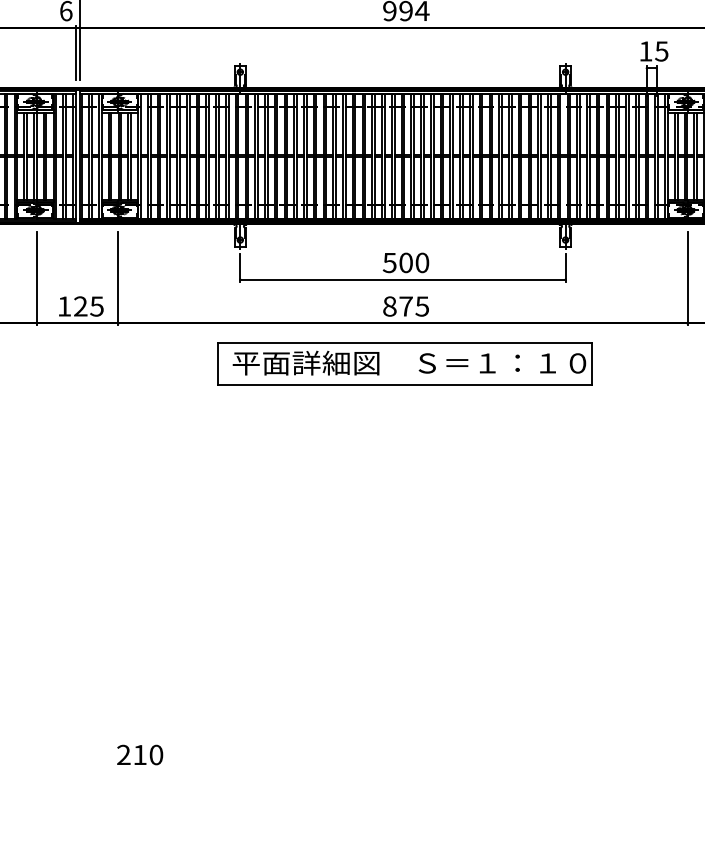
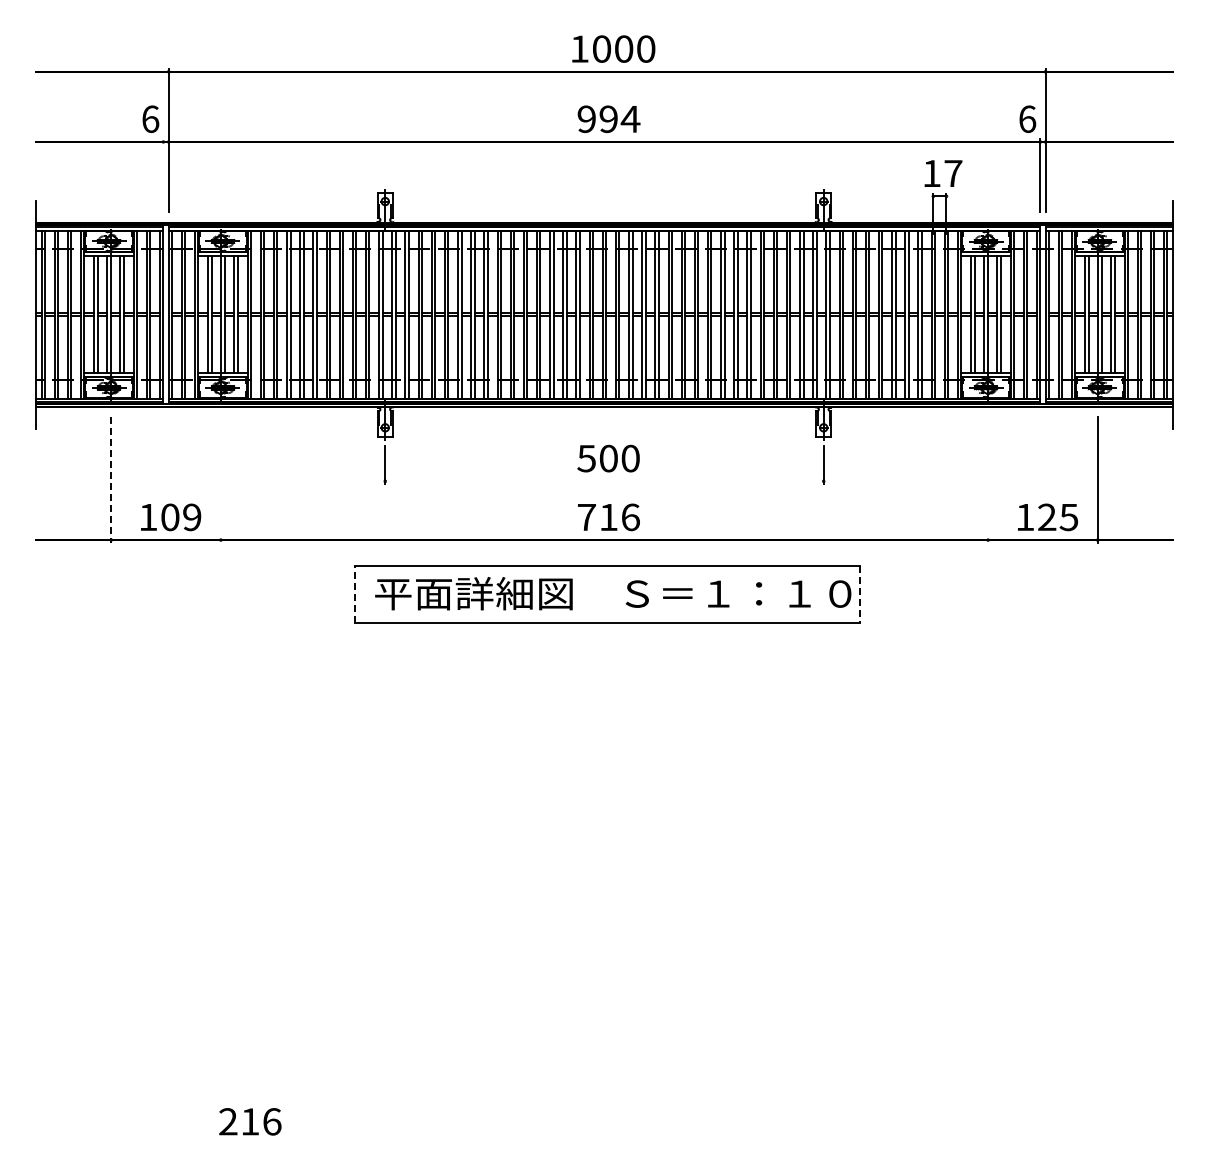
text: (661, 51) -> (953, 173), 15 -> 17
line: (75, 52) -> (163, 175), removed
line: (118, 278) -> (220, 479), removed
line: (687, 278) -> (988, 479), removed
line: (37, 279) -> (111, 480), solid -> dashed
line: (402, 279) -> (604, 481), removed
text: (89, 306) -> (181, 517), 125 -> 109
text: (405, 306) -> (608, 517), 875 -> 716
line: (218, 363) -> (355, 594), solid -> dashed
line: (592, 364) -> (859, 595), solid -> dashed
text: (156, 754) -> (272, 1121), 210 -> 216

